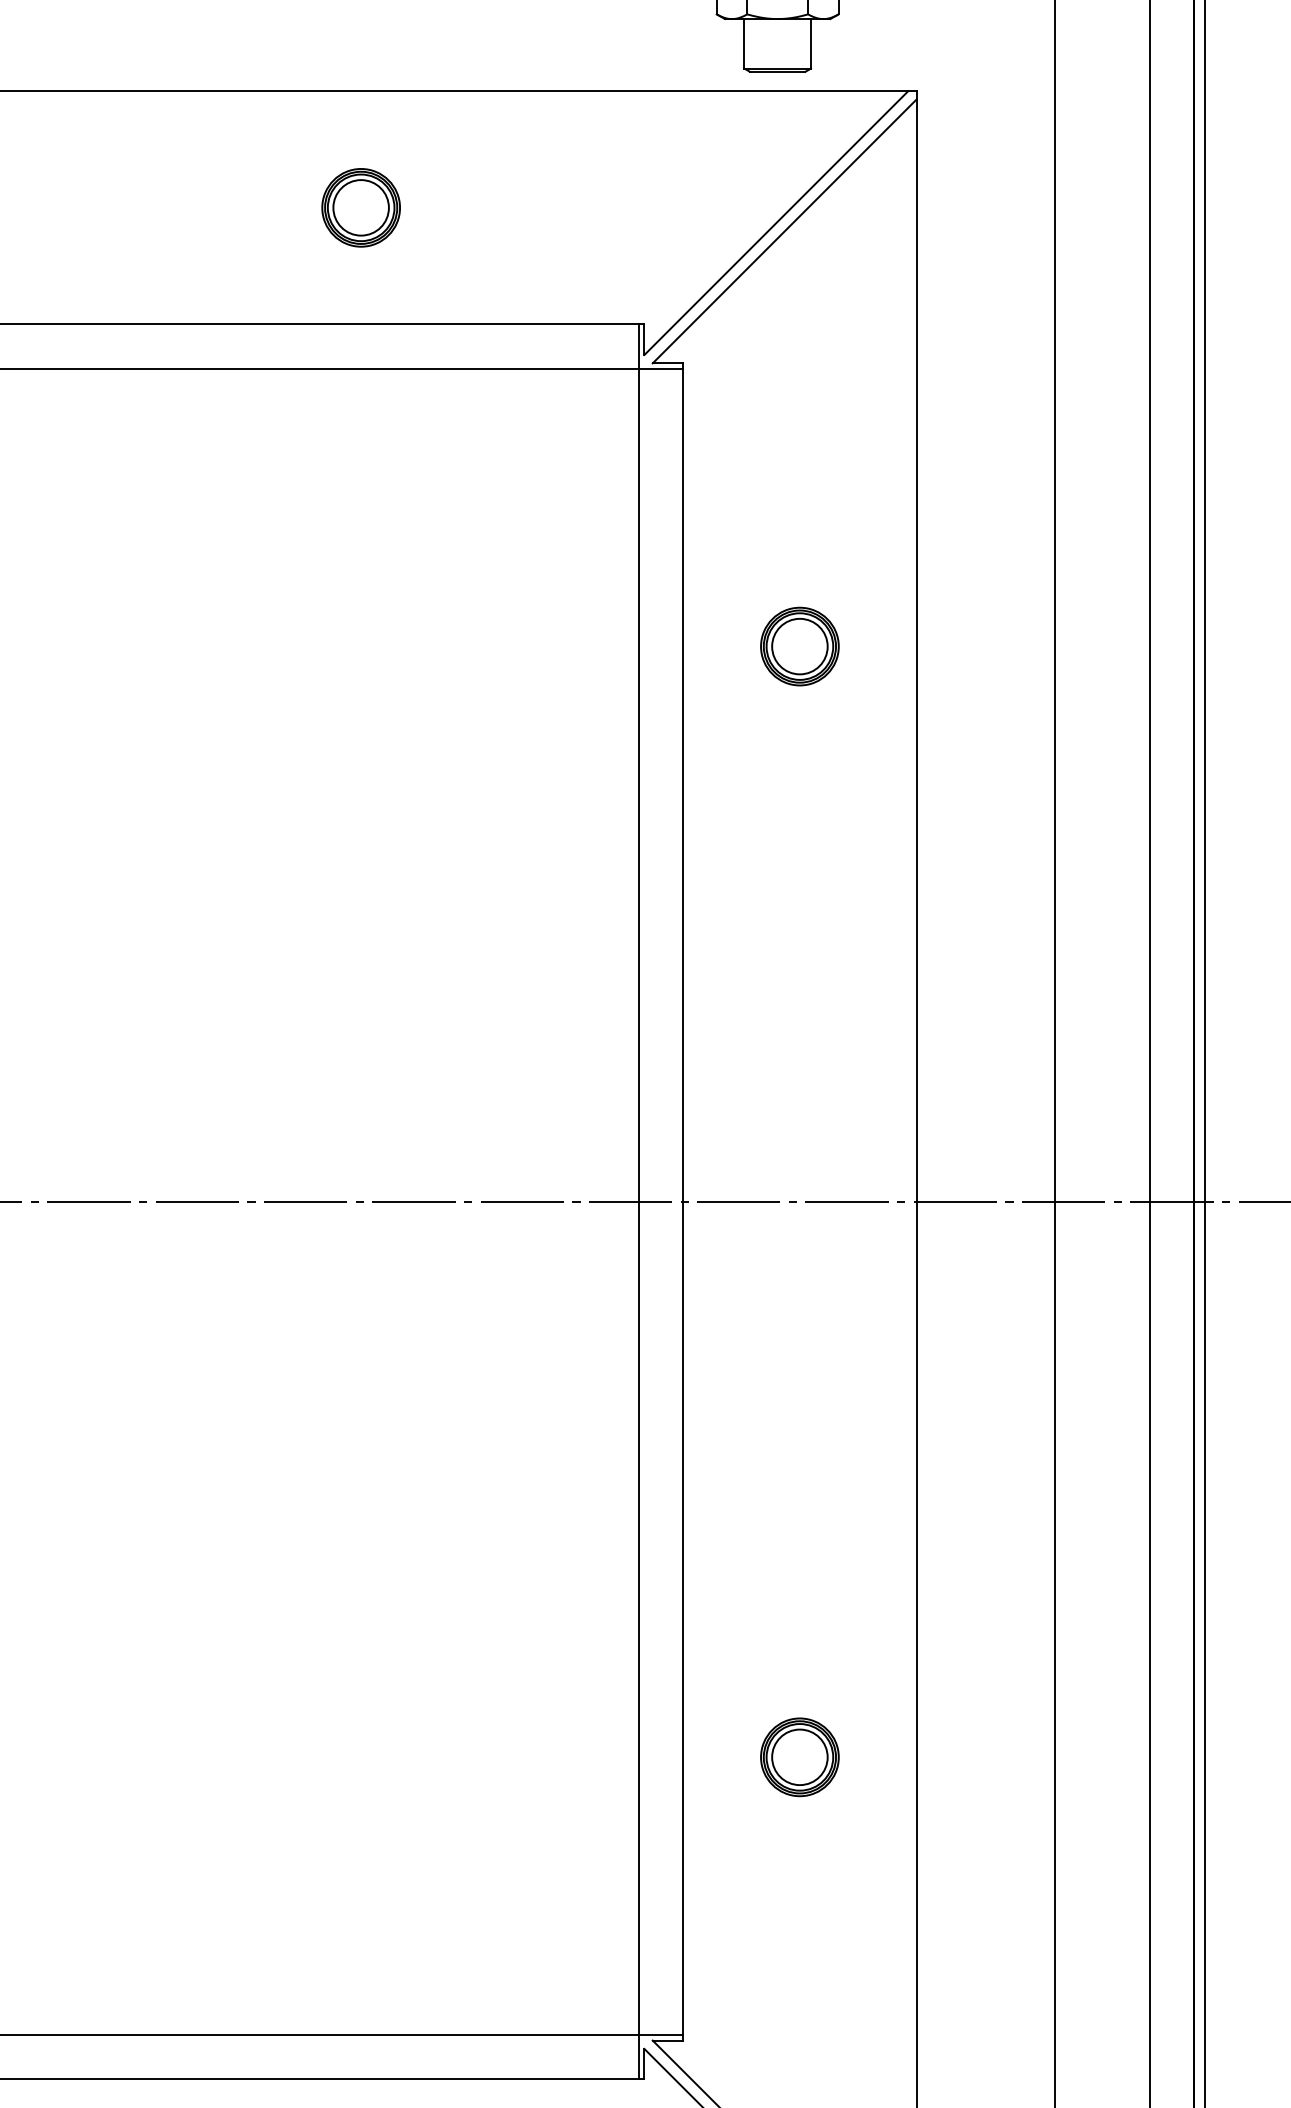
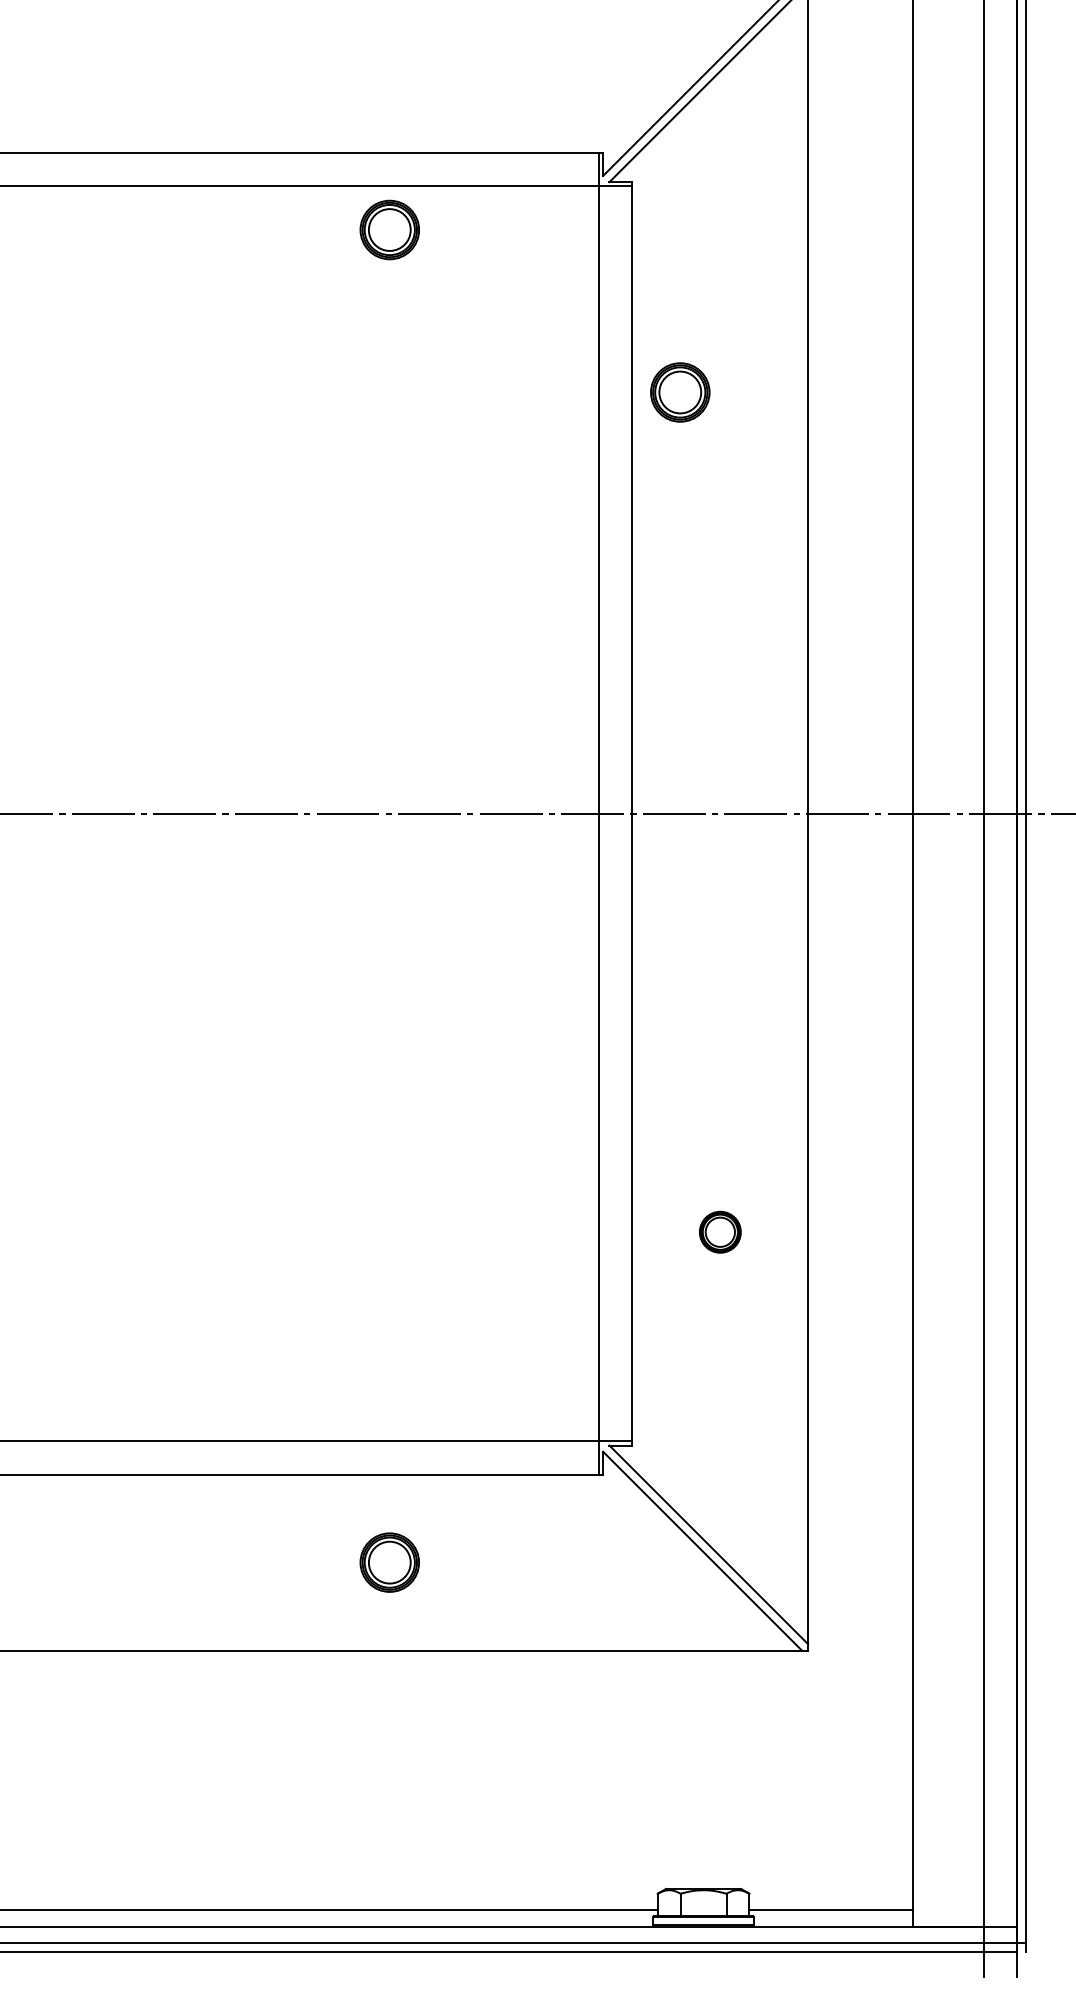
part: (360, 207) -> (389, 229), moved
part: (800, 646) -> (680, 392), moved
part: (800, 1757) -> (720, 1232), size x0.7

